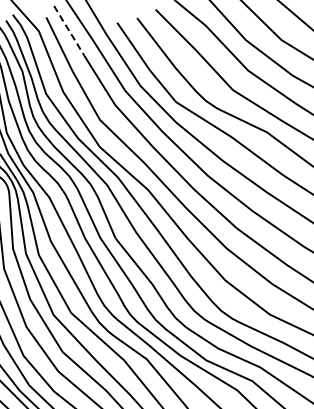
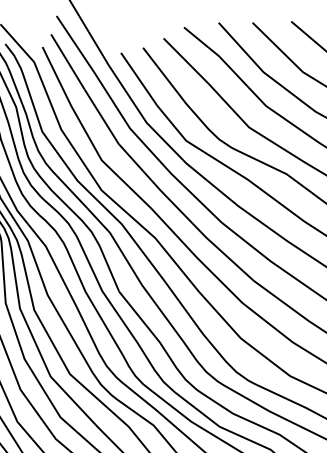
line: (69, 31) -> (68, 62), dashed -> solid

